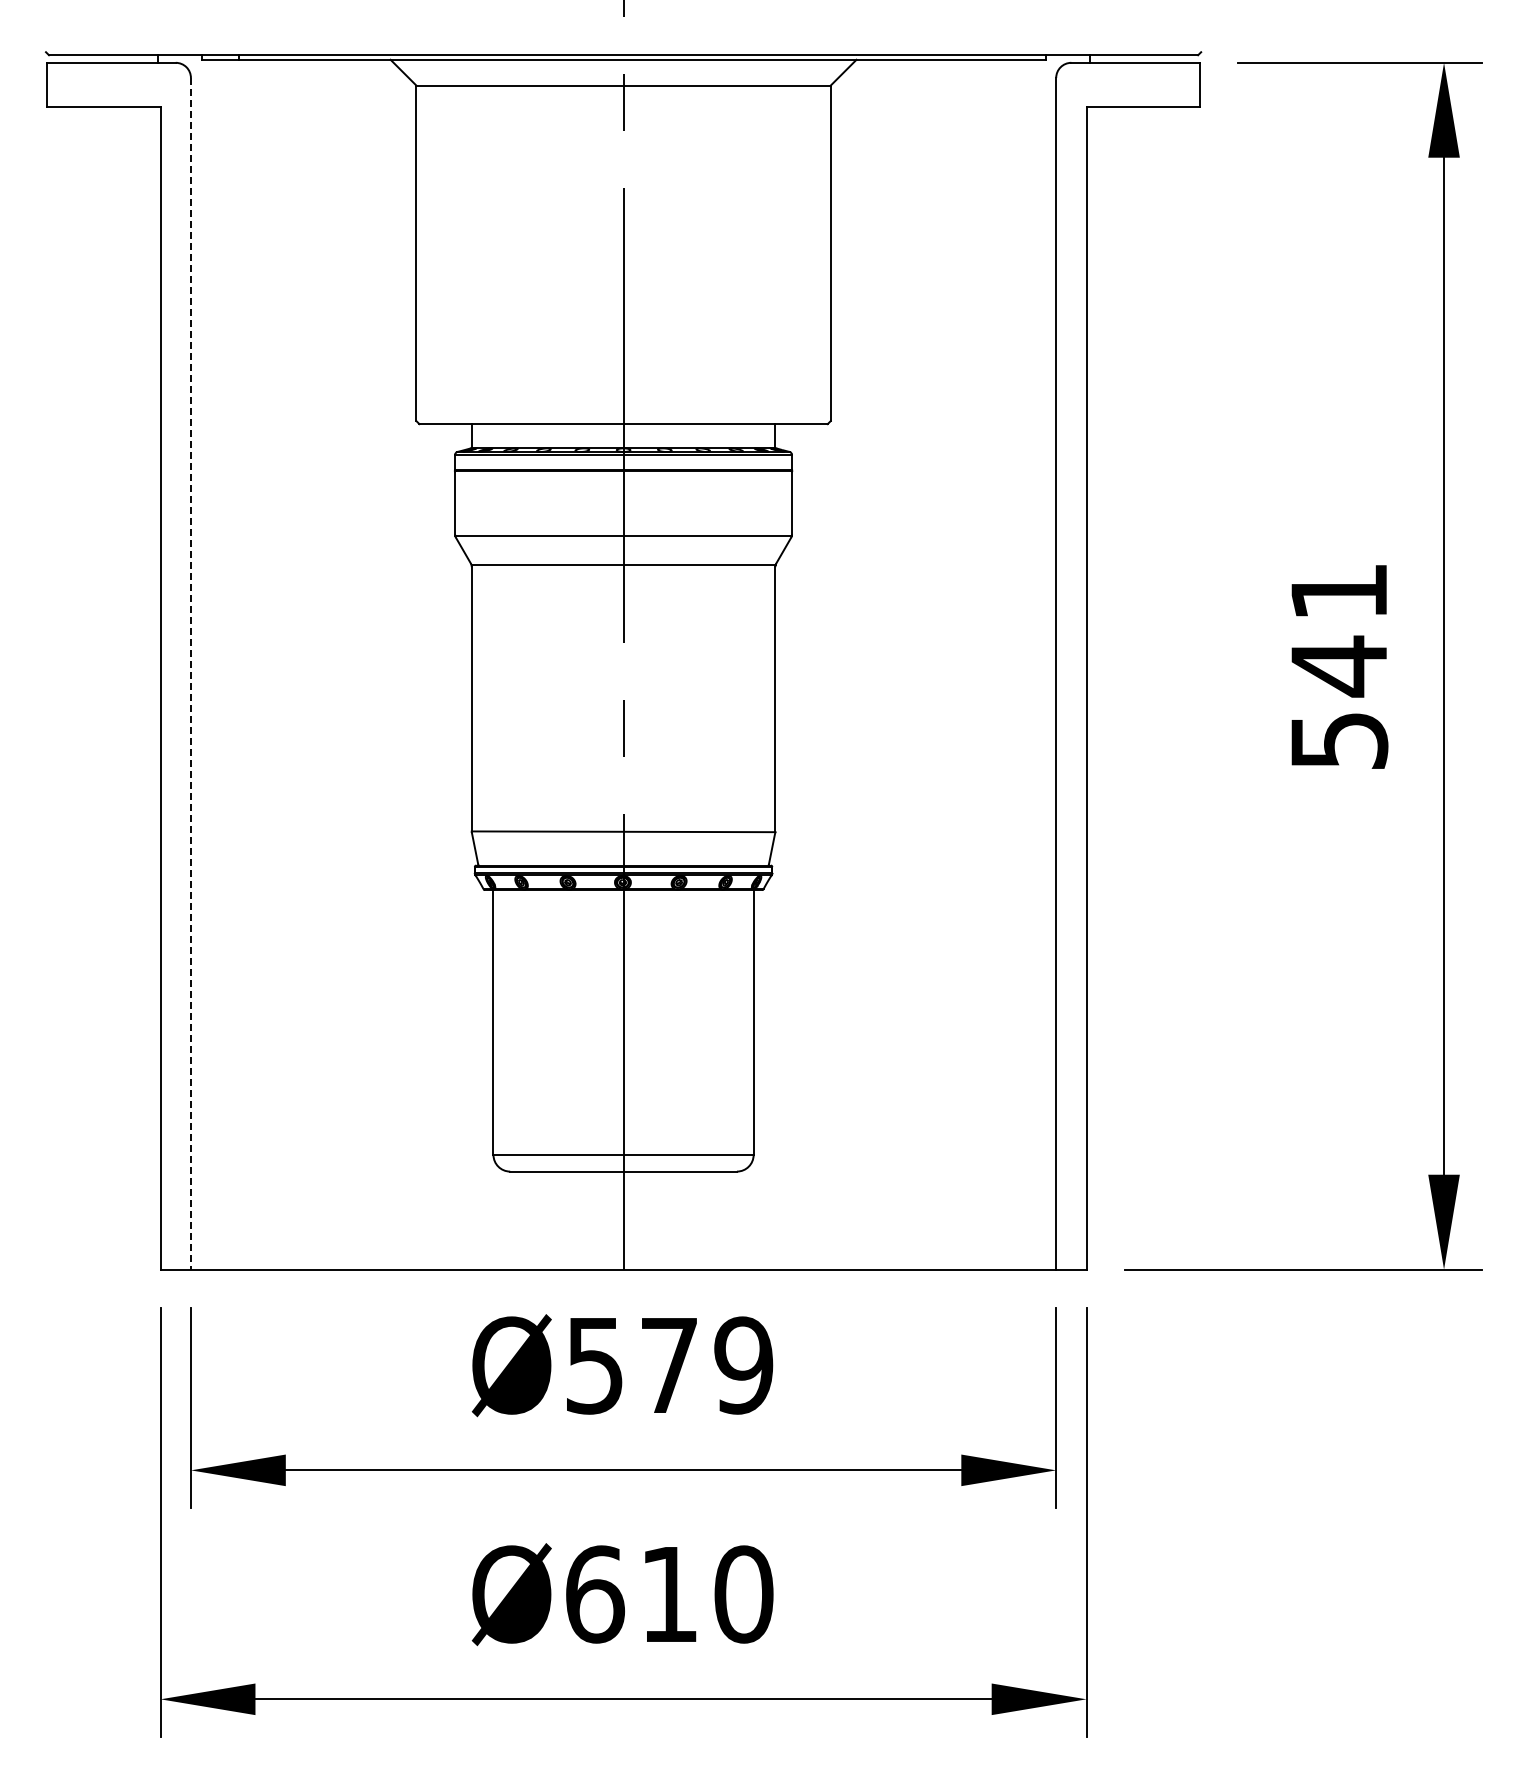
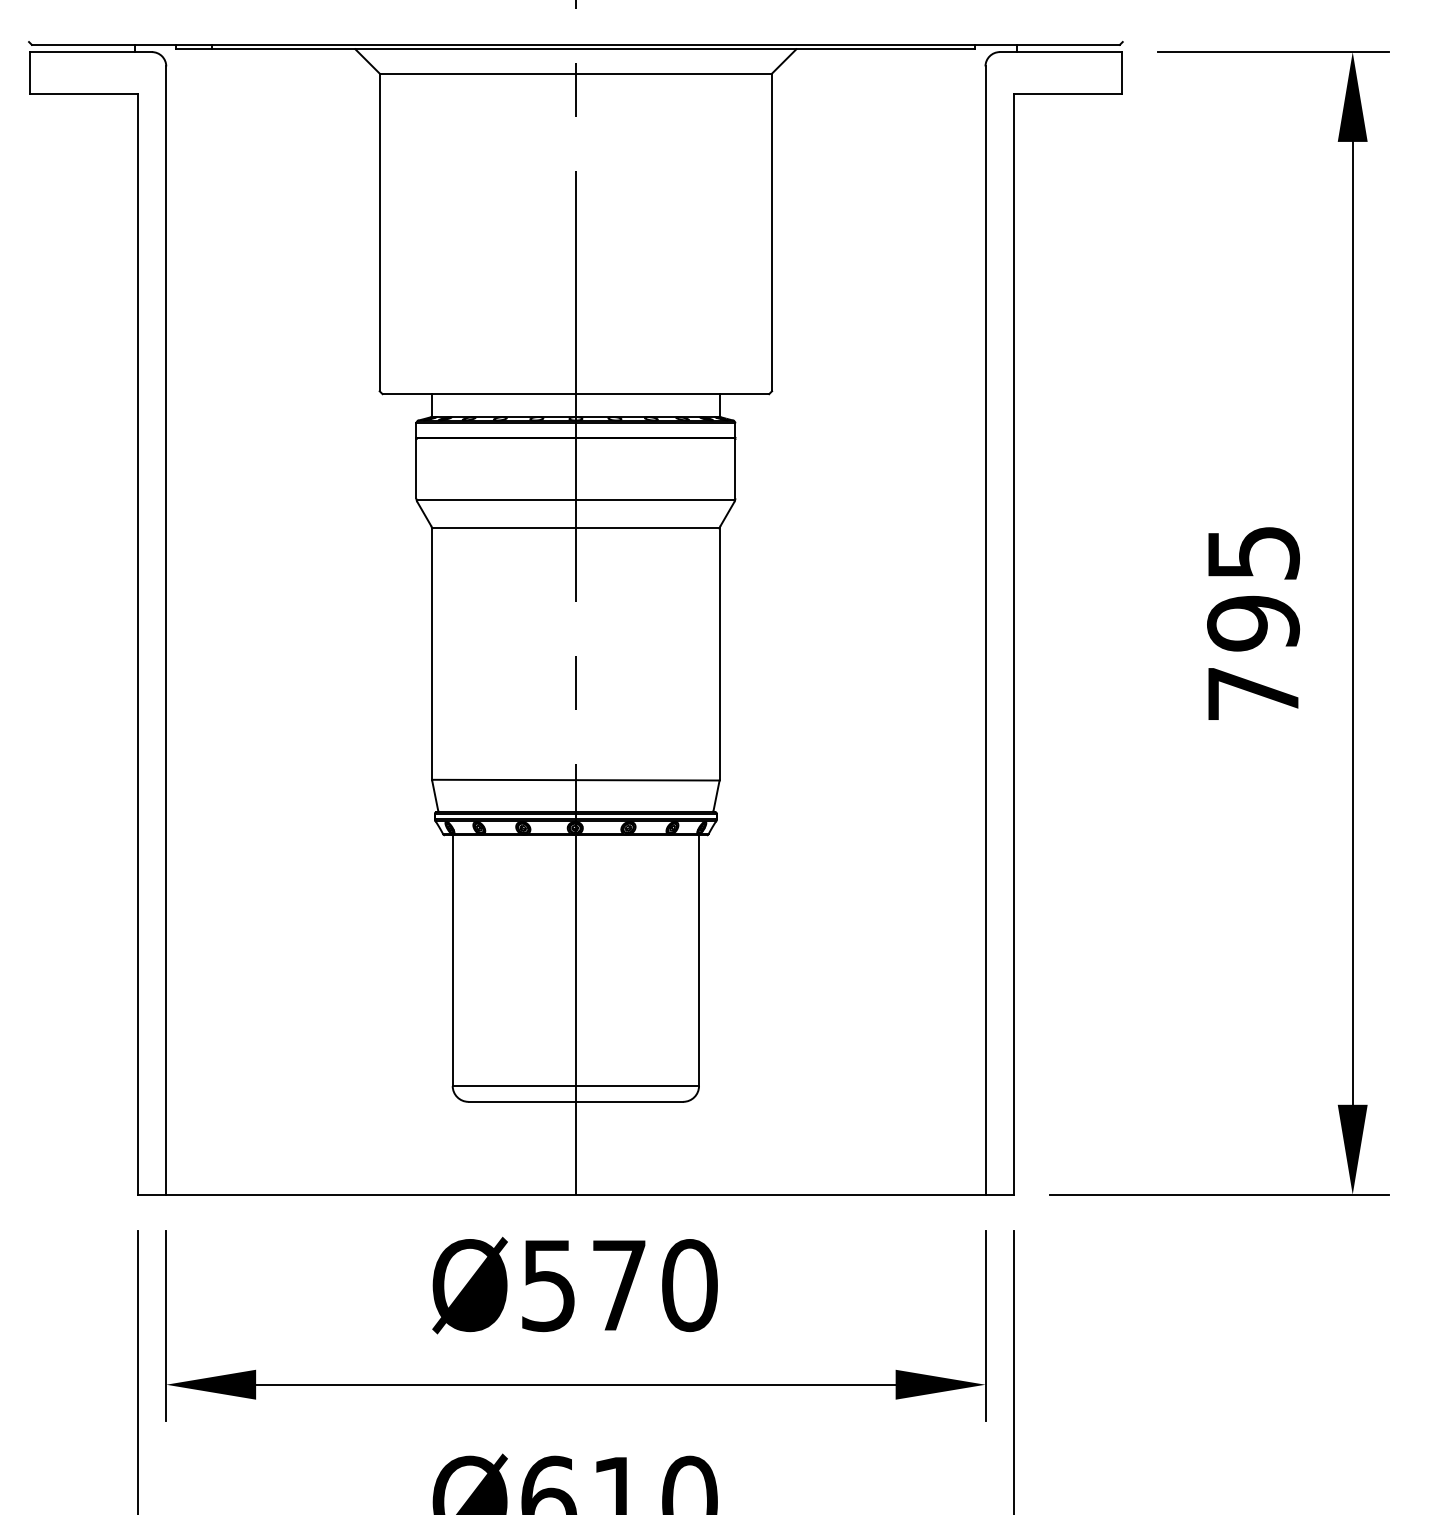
text: (1339, 666) -> (1253, 623), 541 -> 795
line: (190, 673) -> (165, 630), dashed -> solid
text: (743, 1365) -> (689, 1285), Ø579 -> Ø570

